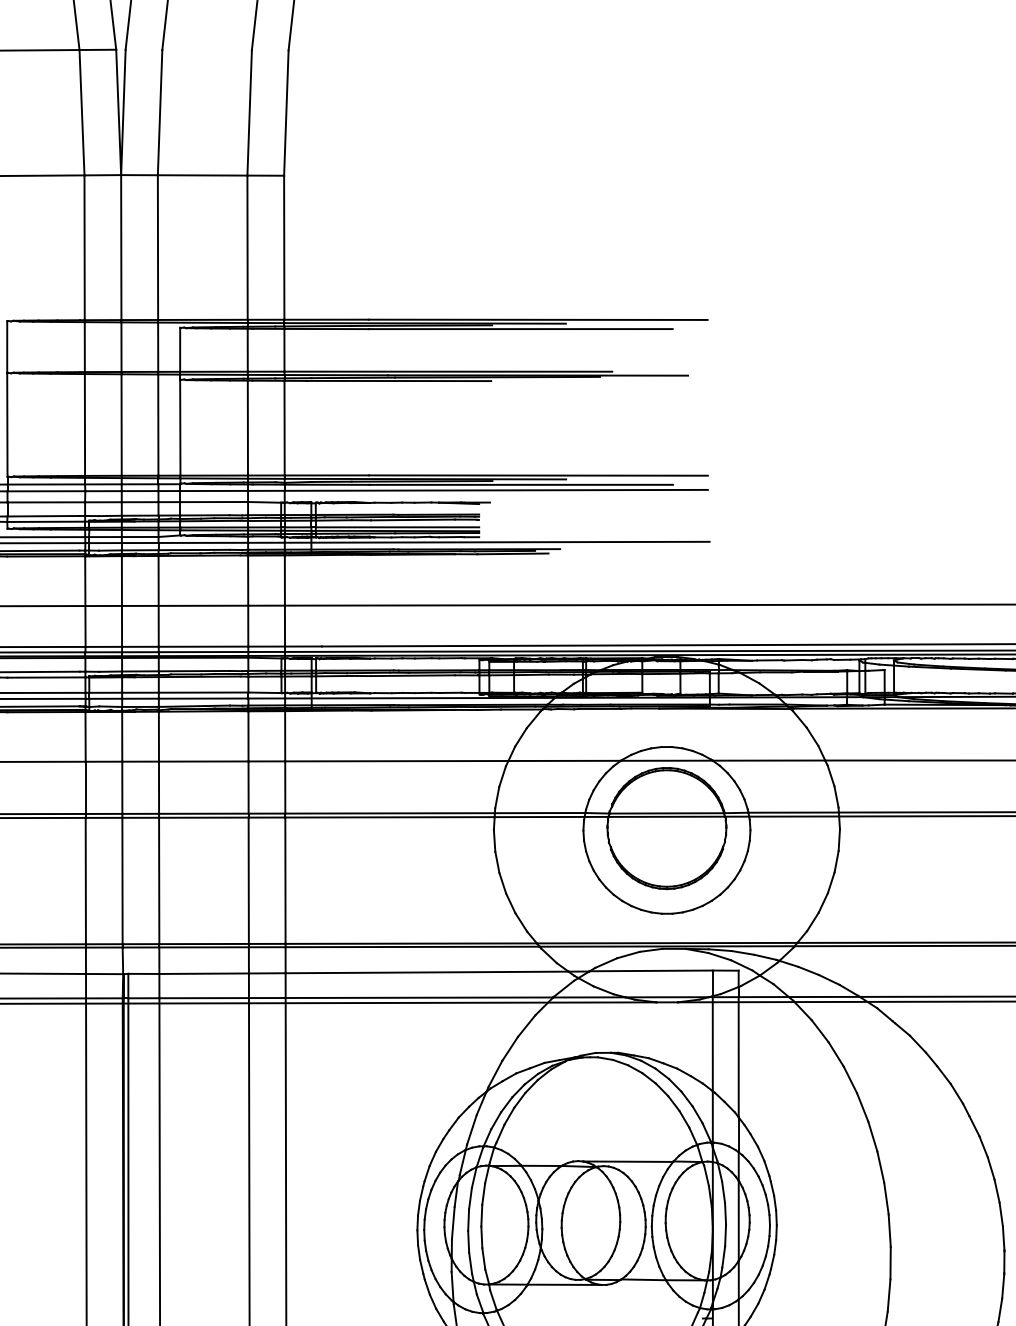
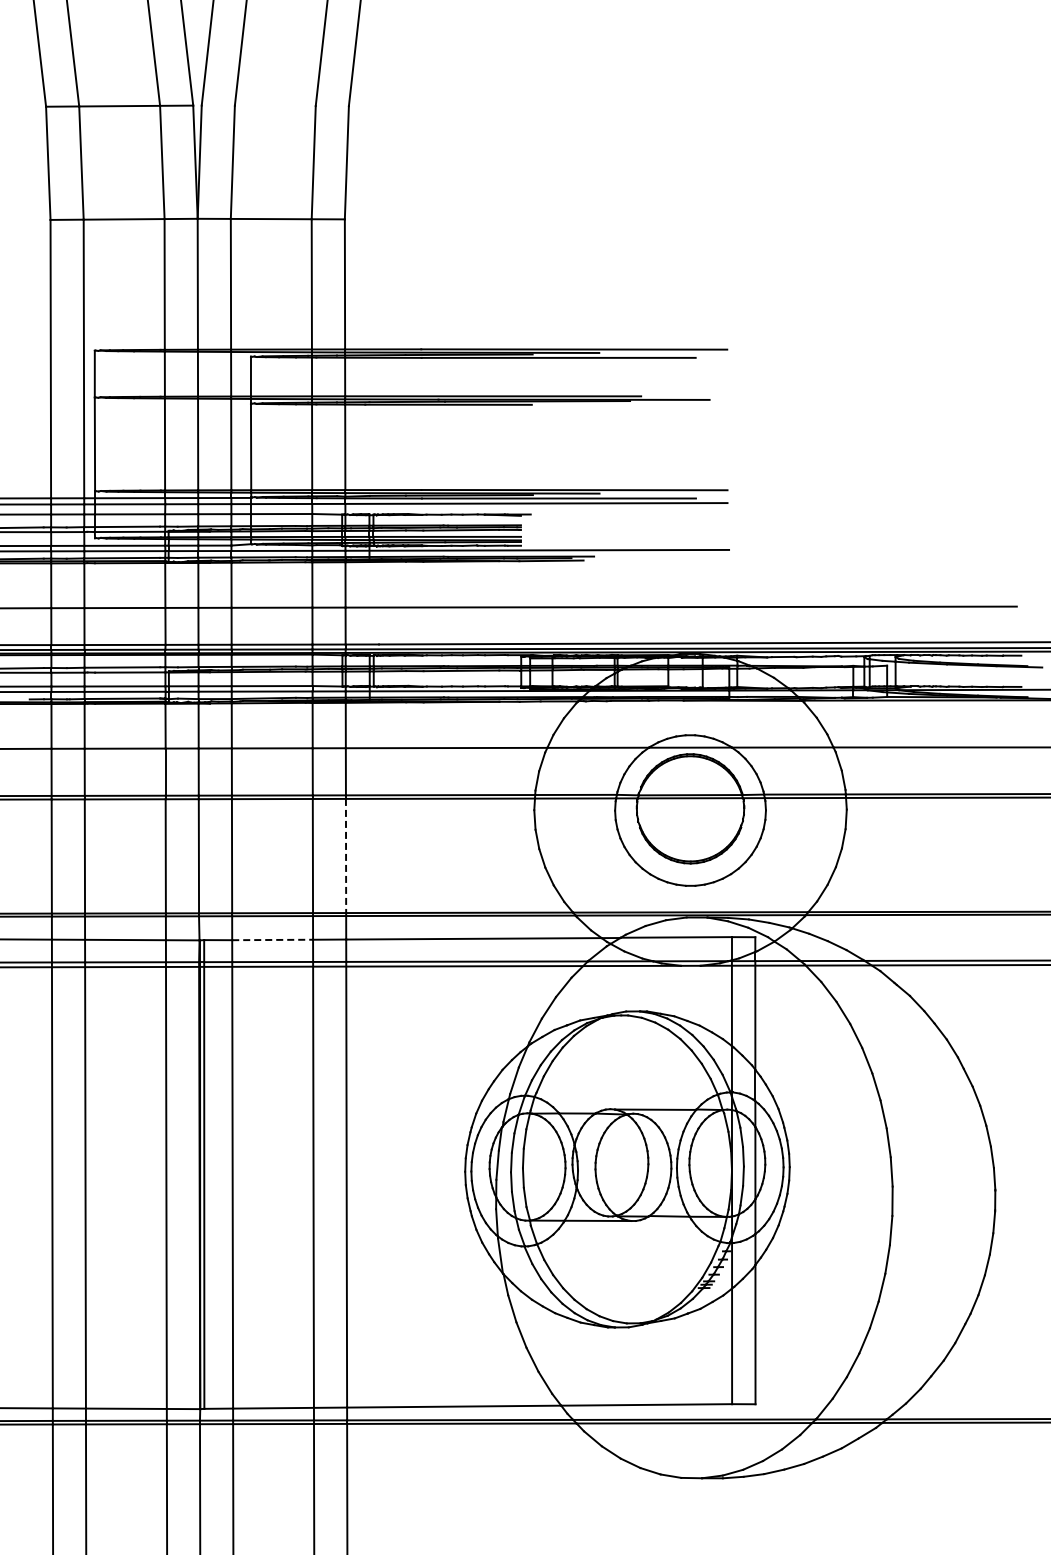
line: (285, 881) -> (346, 856), solid -> dashed
line: (205, 973) -> (273, 939), solid -> dashed

